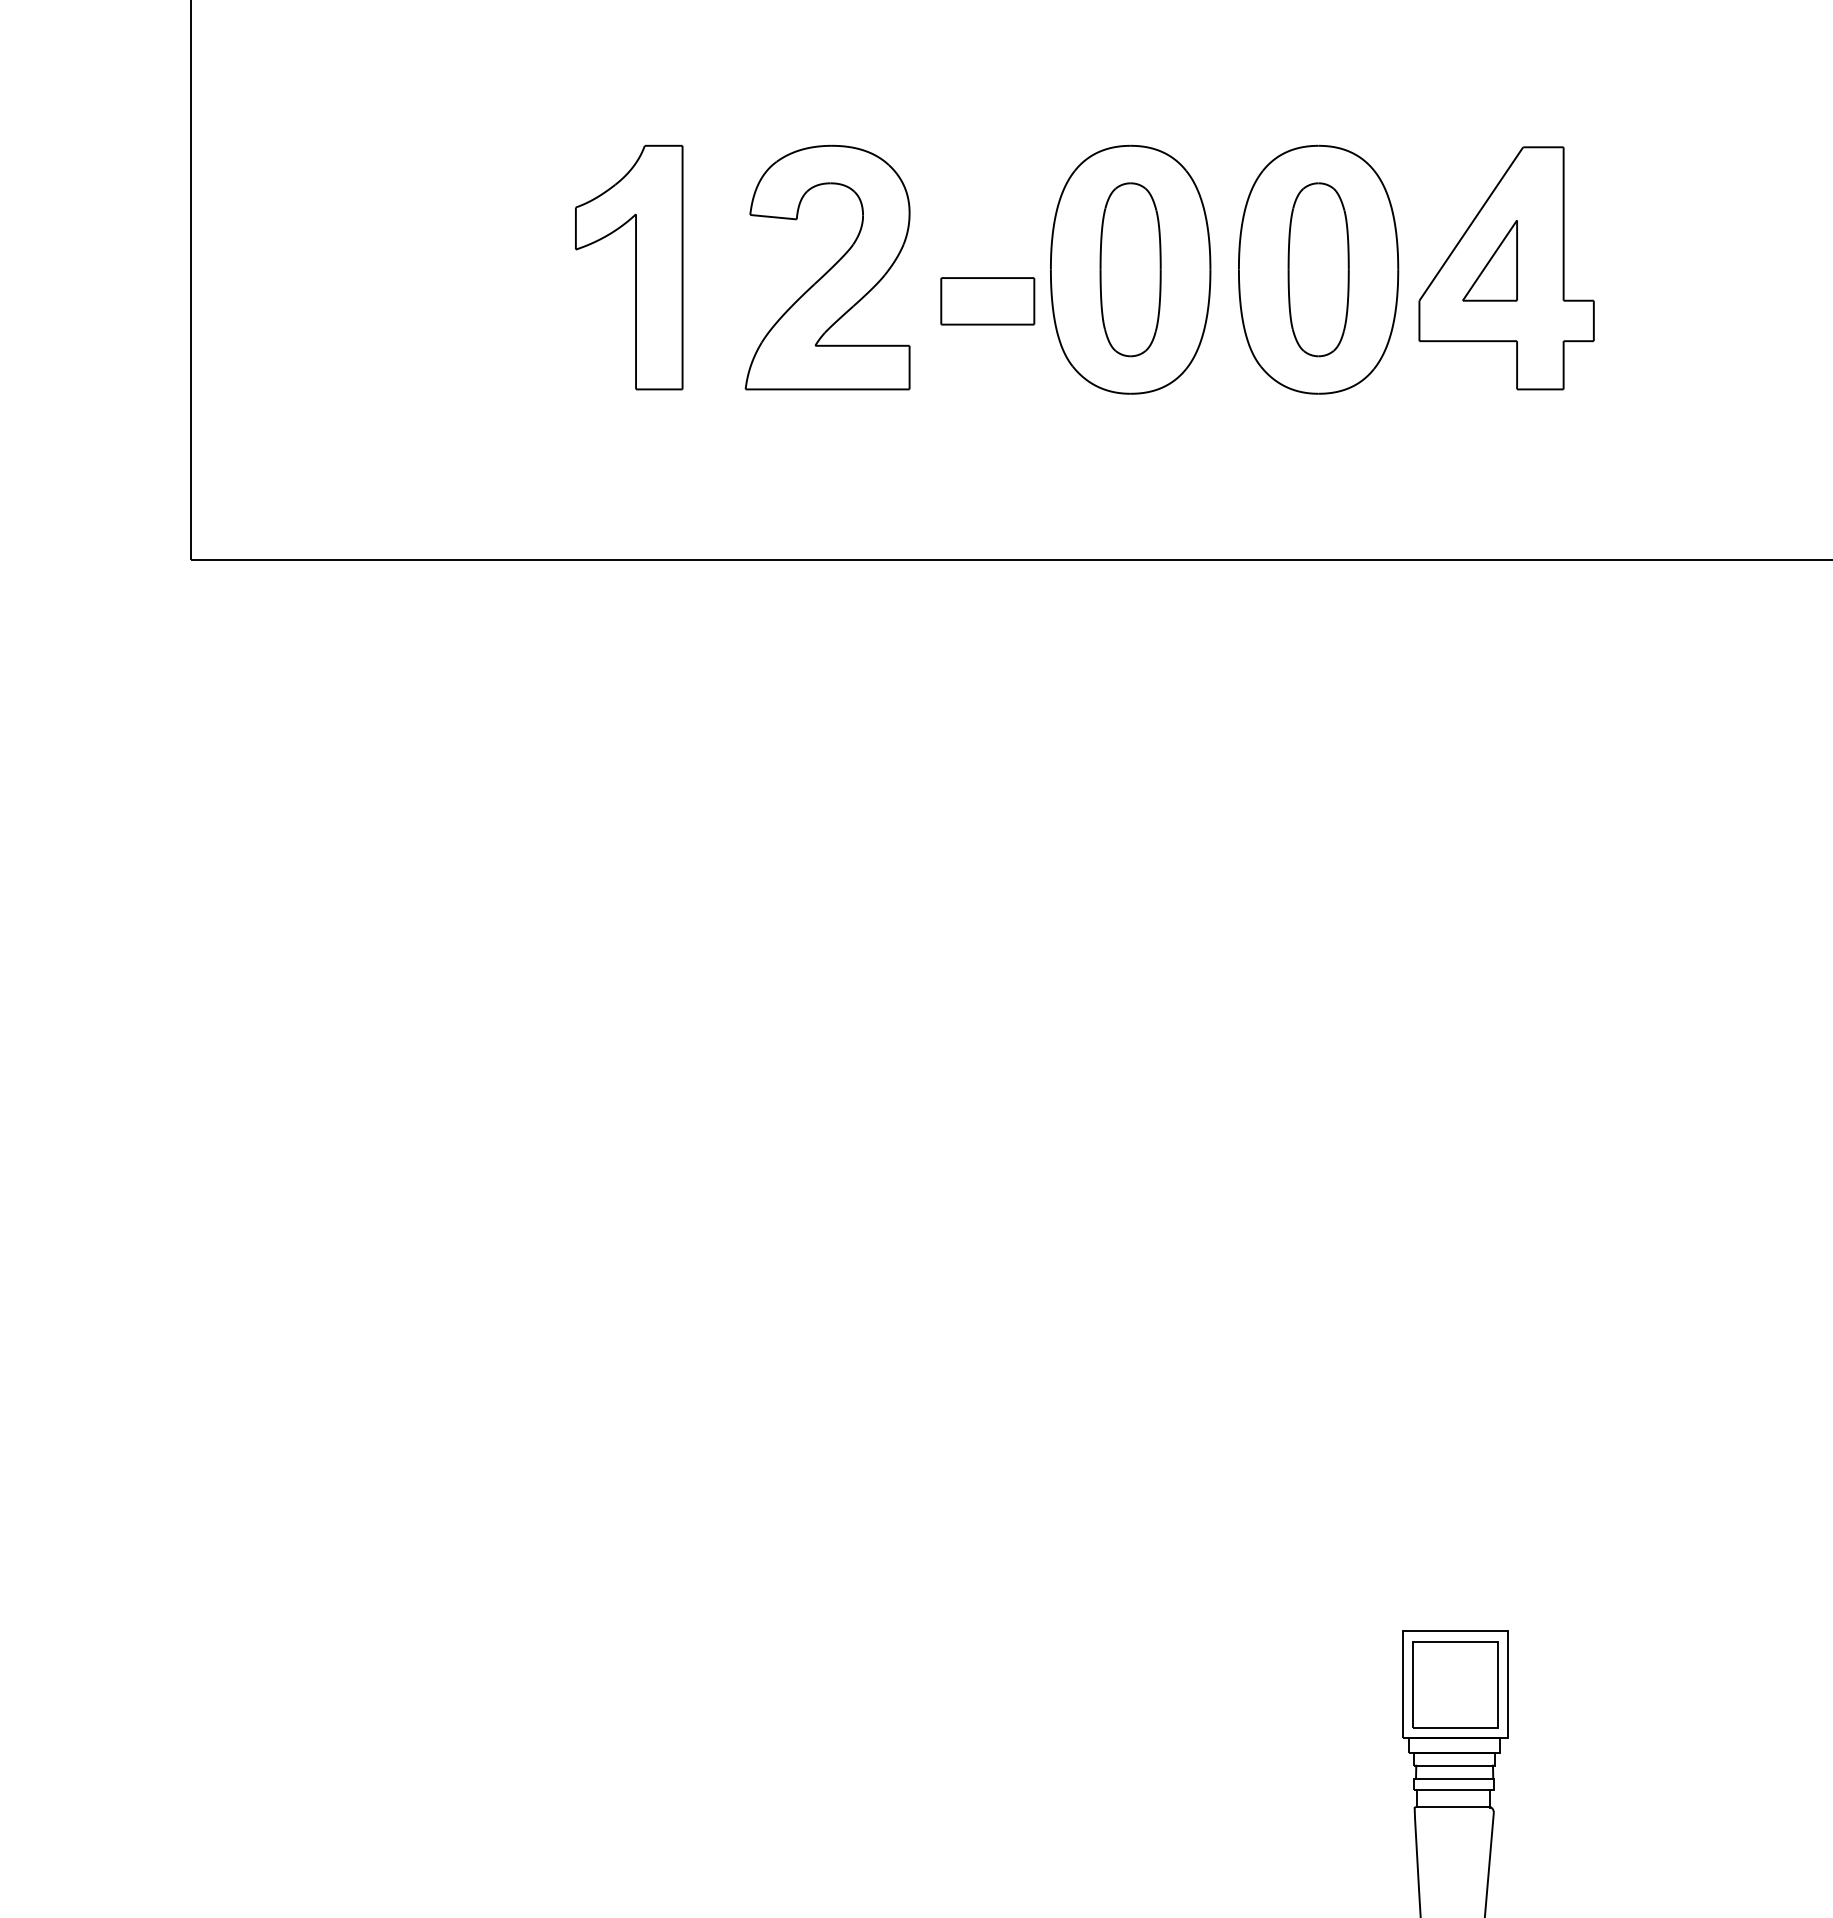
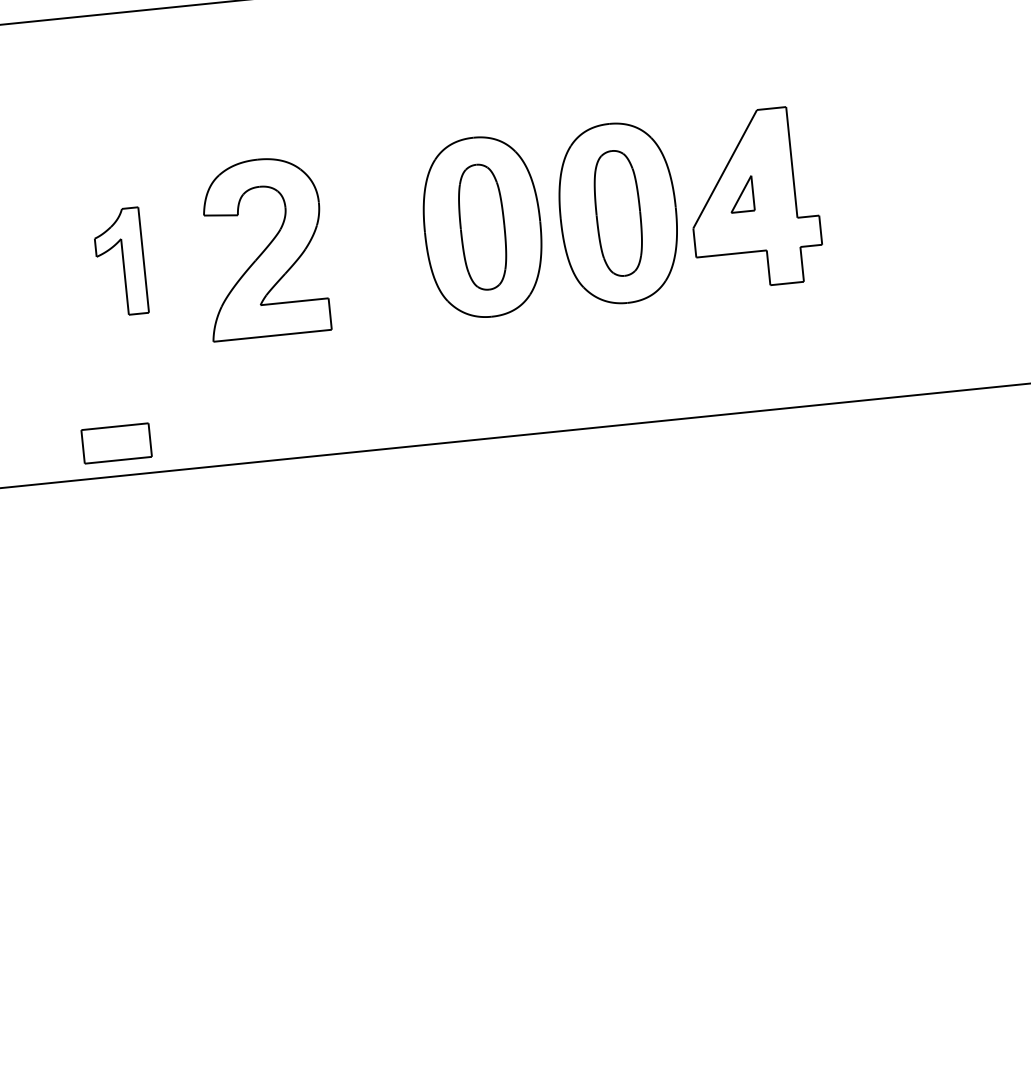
part: (1489, 260) -> (740, 194), size x0.6
part: (629, 267) -> (120, 262), size x0.6
part: (987, 301) -> (116, 443), moved

